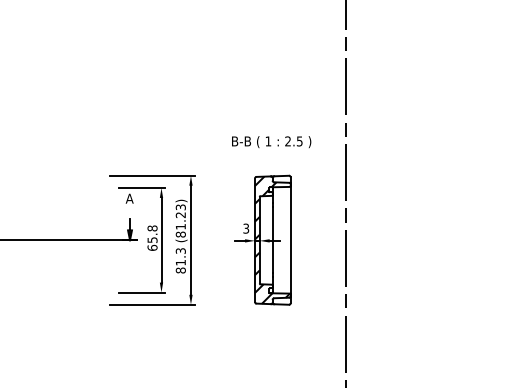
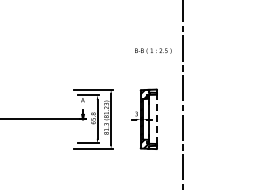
text: (271, 140) -> (153, 50), moved
line: (291, 240) -> (157, 119), solid -> dashed

